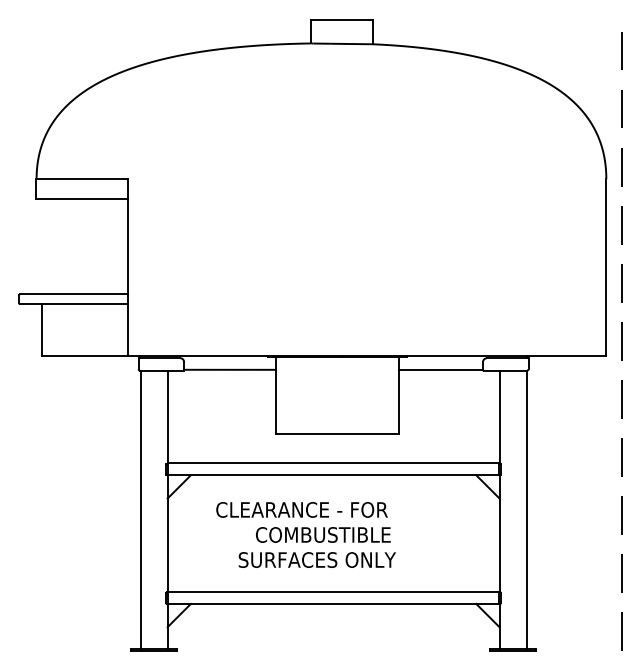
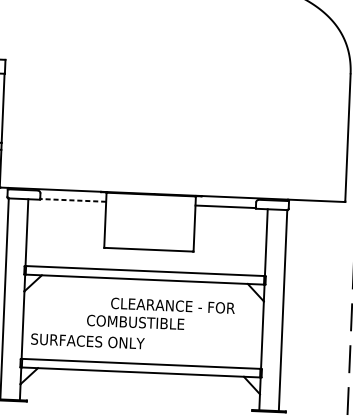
line: (229, 369) -> (72, 200), solid -> dashed
text: (301, 509) -> (172, 305), moved
text: (316, 559) -> (87, 340), moved

